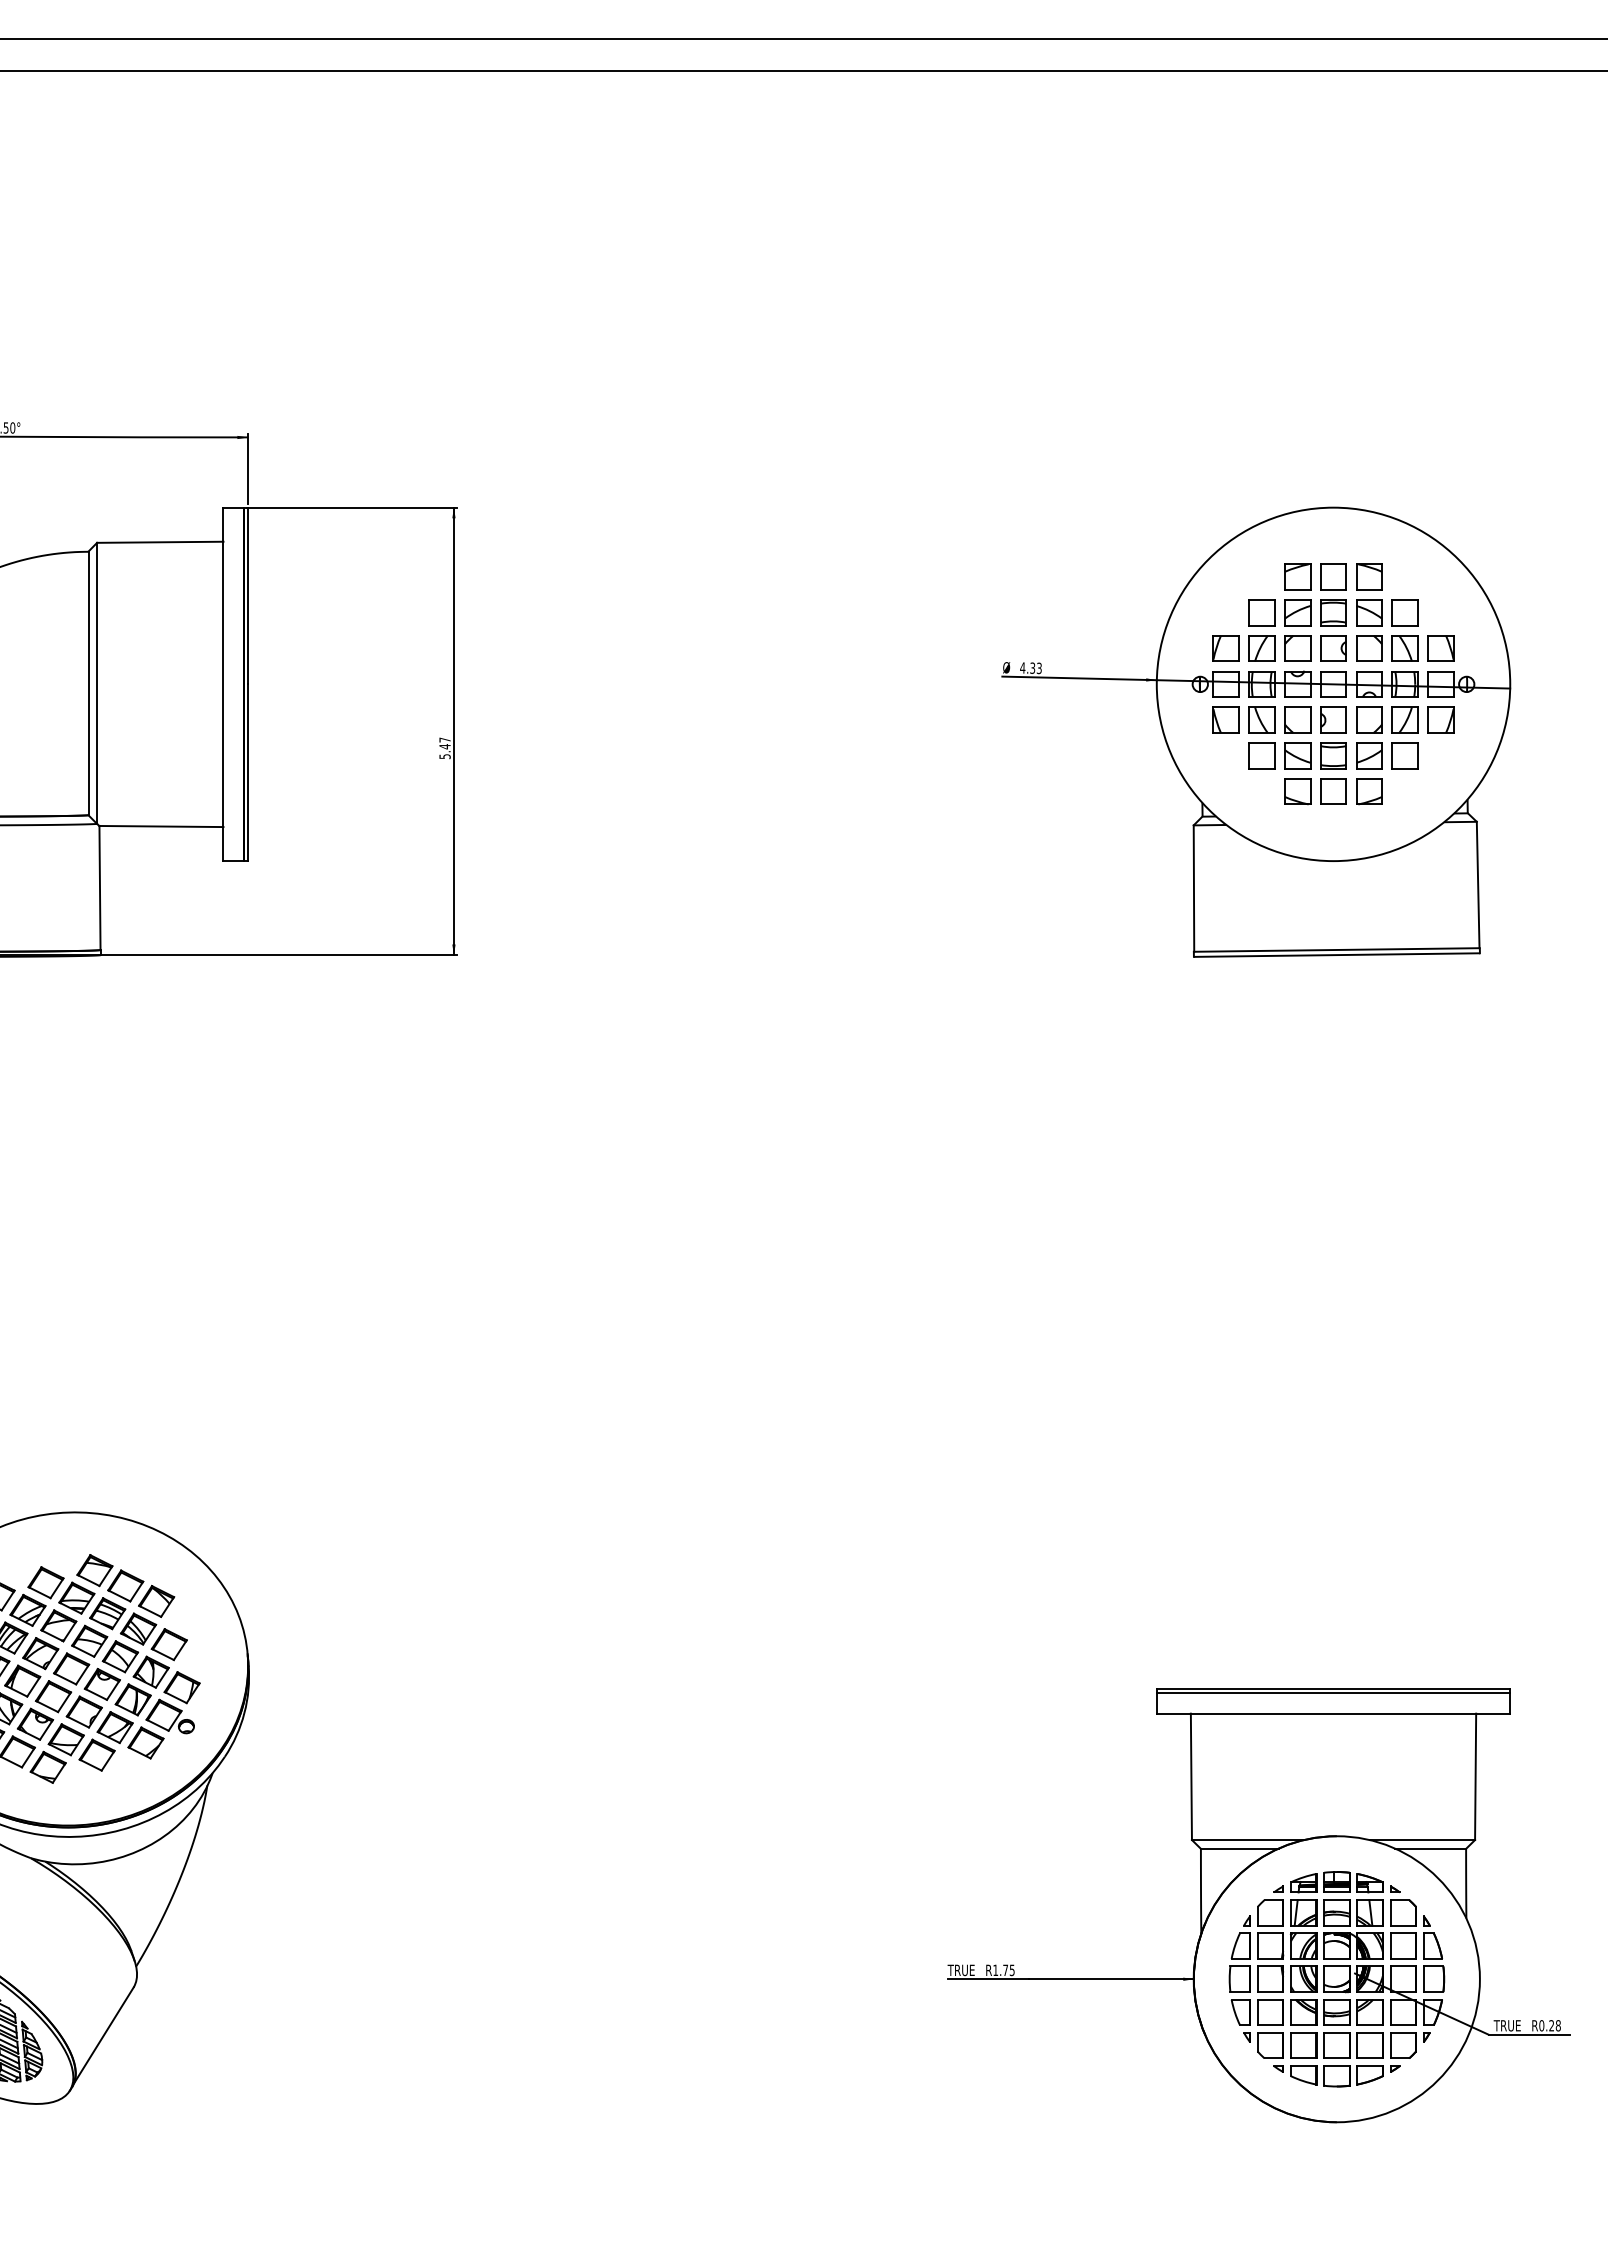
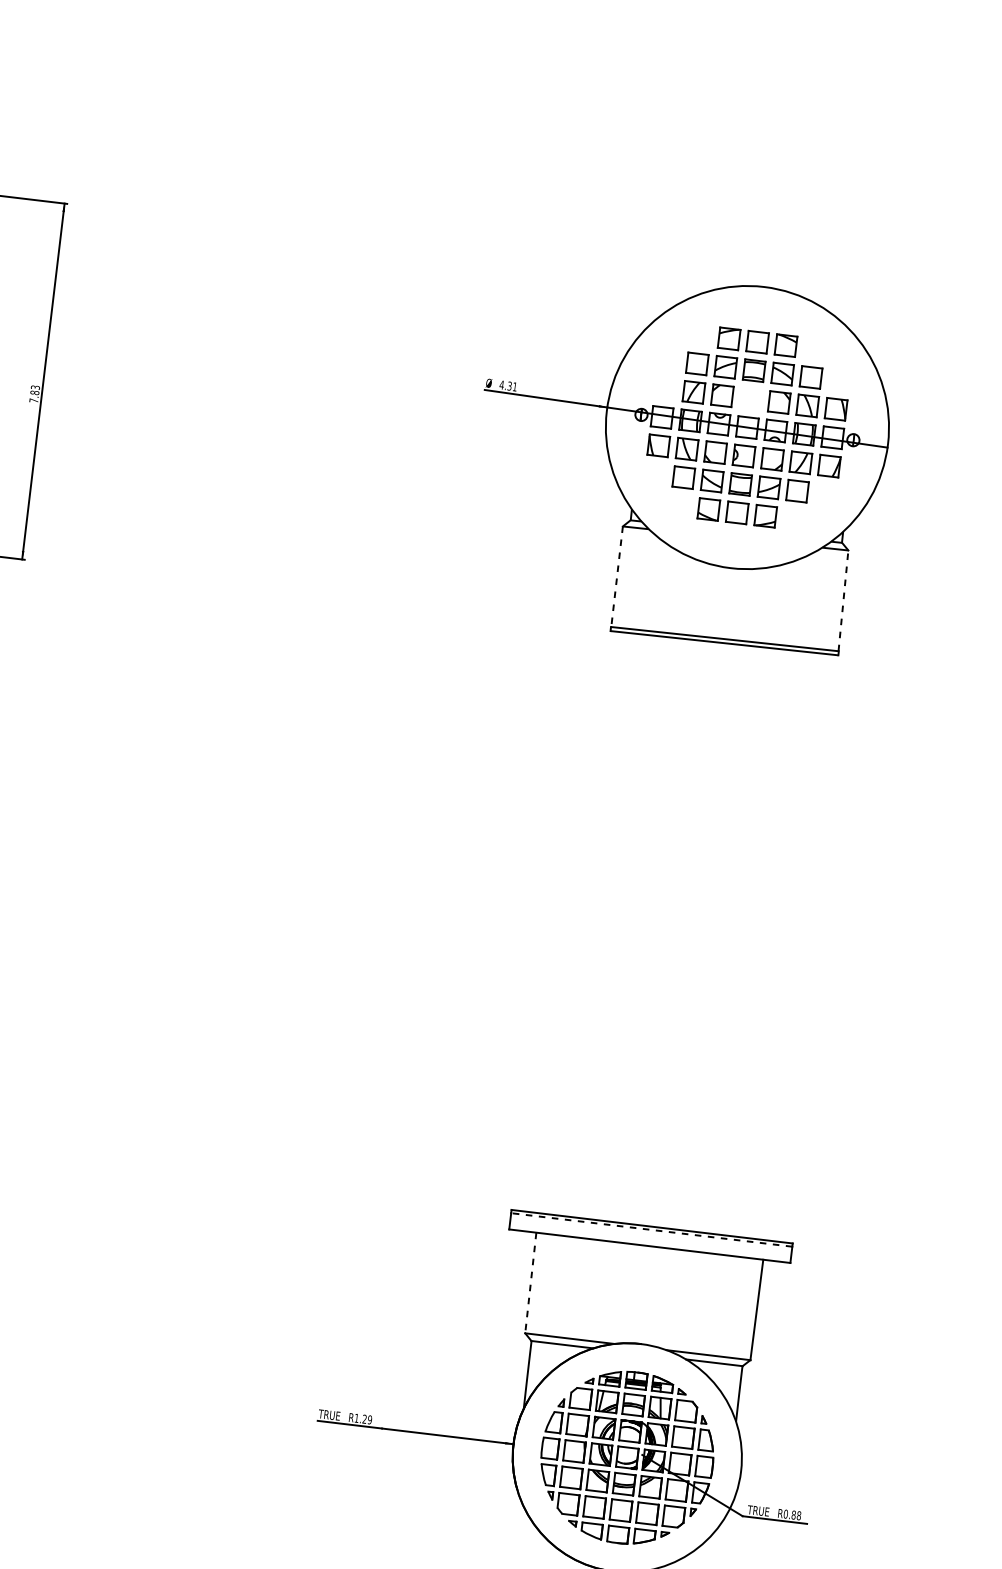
part: (1225, 648) -> (664, 388), removed
part: (1333, 648) -> (750, 399), removed
text: (1038, 668) -> (514, 386), 4.33 -> 4.31
text: (444, 748) -> (34, 394), 5.47 -> 7.83
line: (1478, 884) -> (843, 600), solid -> dashed
line: (1193, 889) -> (616, 577), solid -> dashed
line: (1333, 1693) -> (651, 1230), solid -> dashed
line: (1191, 1777) -> (530, 1283), solid -> dashed
text: (1008, 1969) -> (367, 1418), R1.75 -> R1.29
text: (1551, 2025) -> (793, 1514), R0.28 -> R0.88

